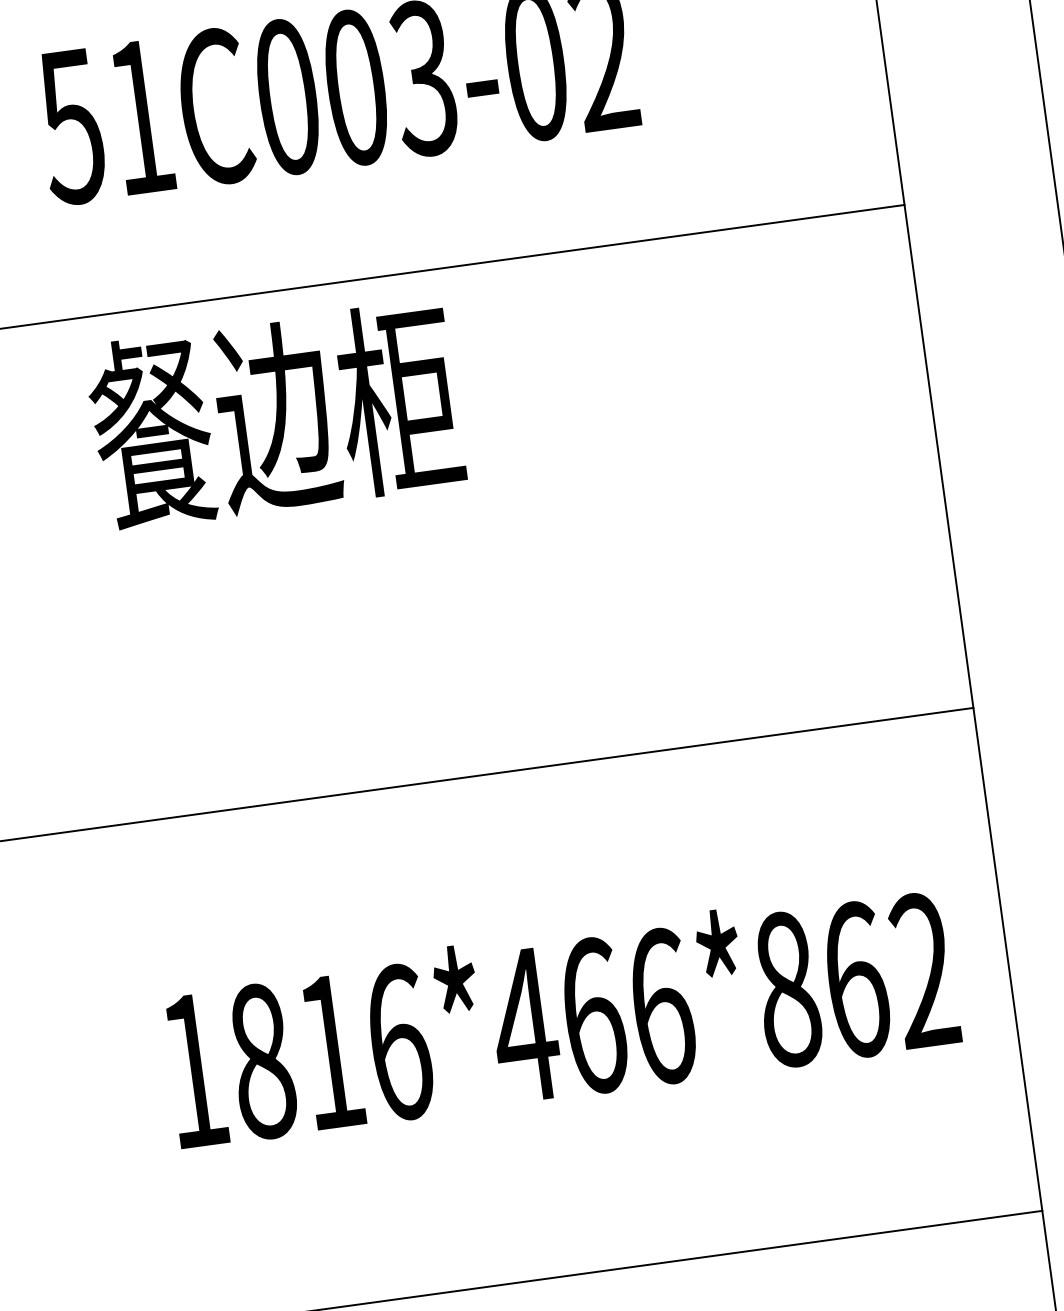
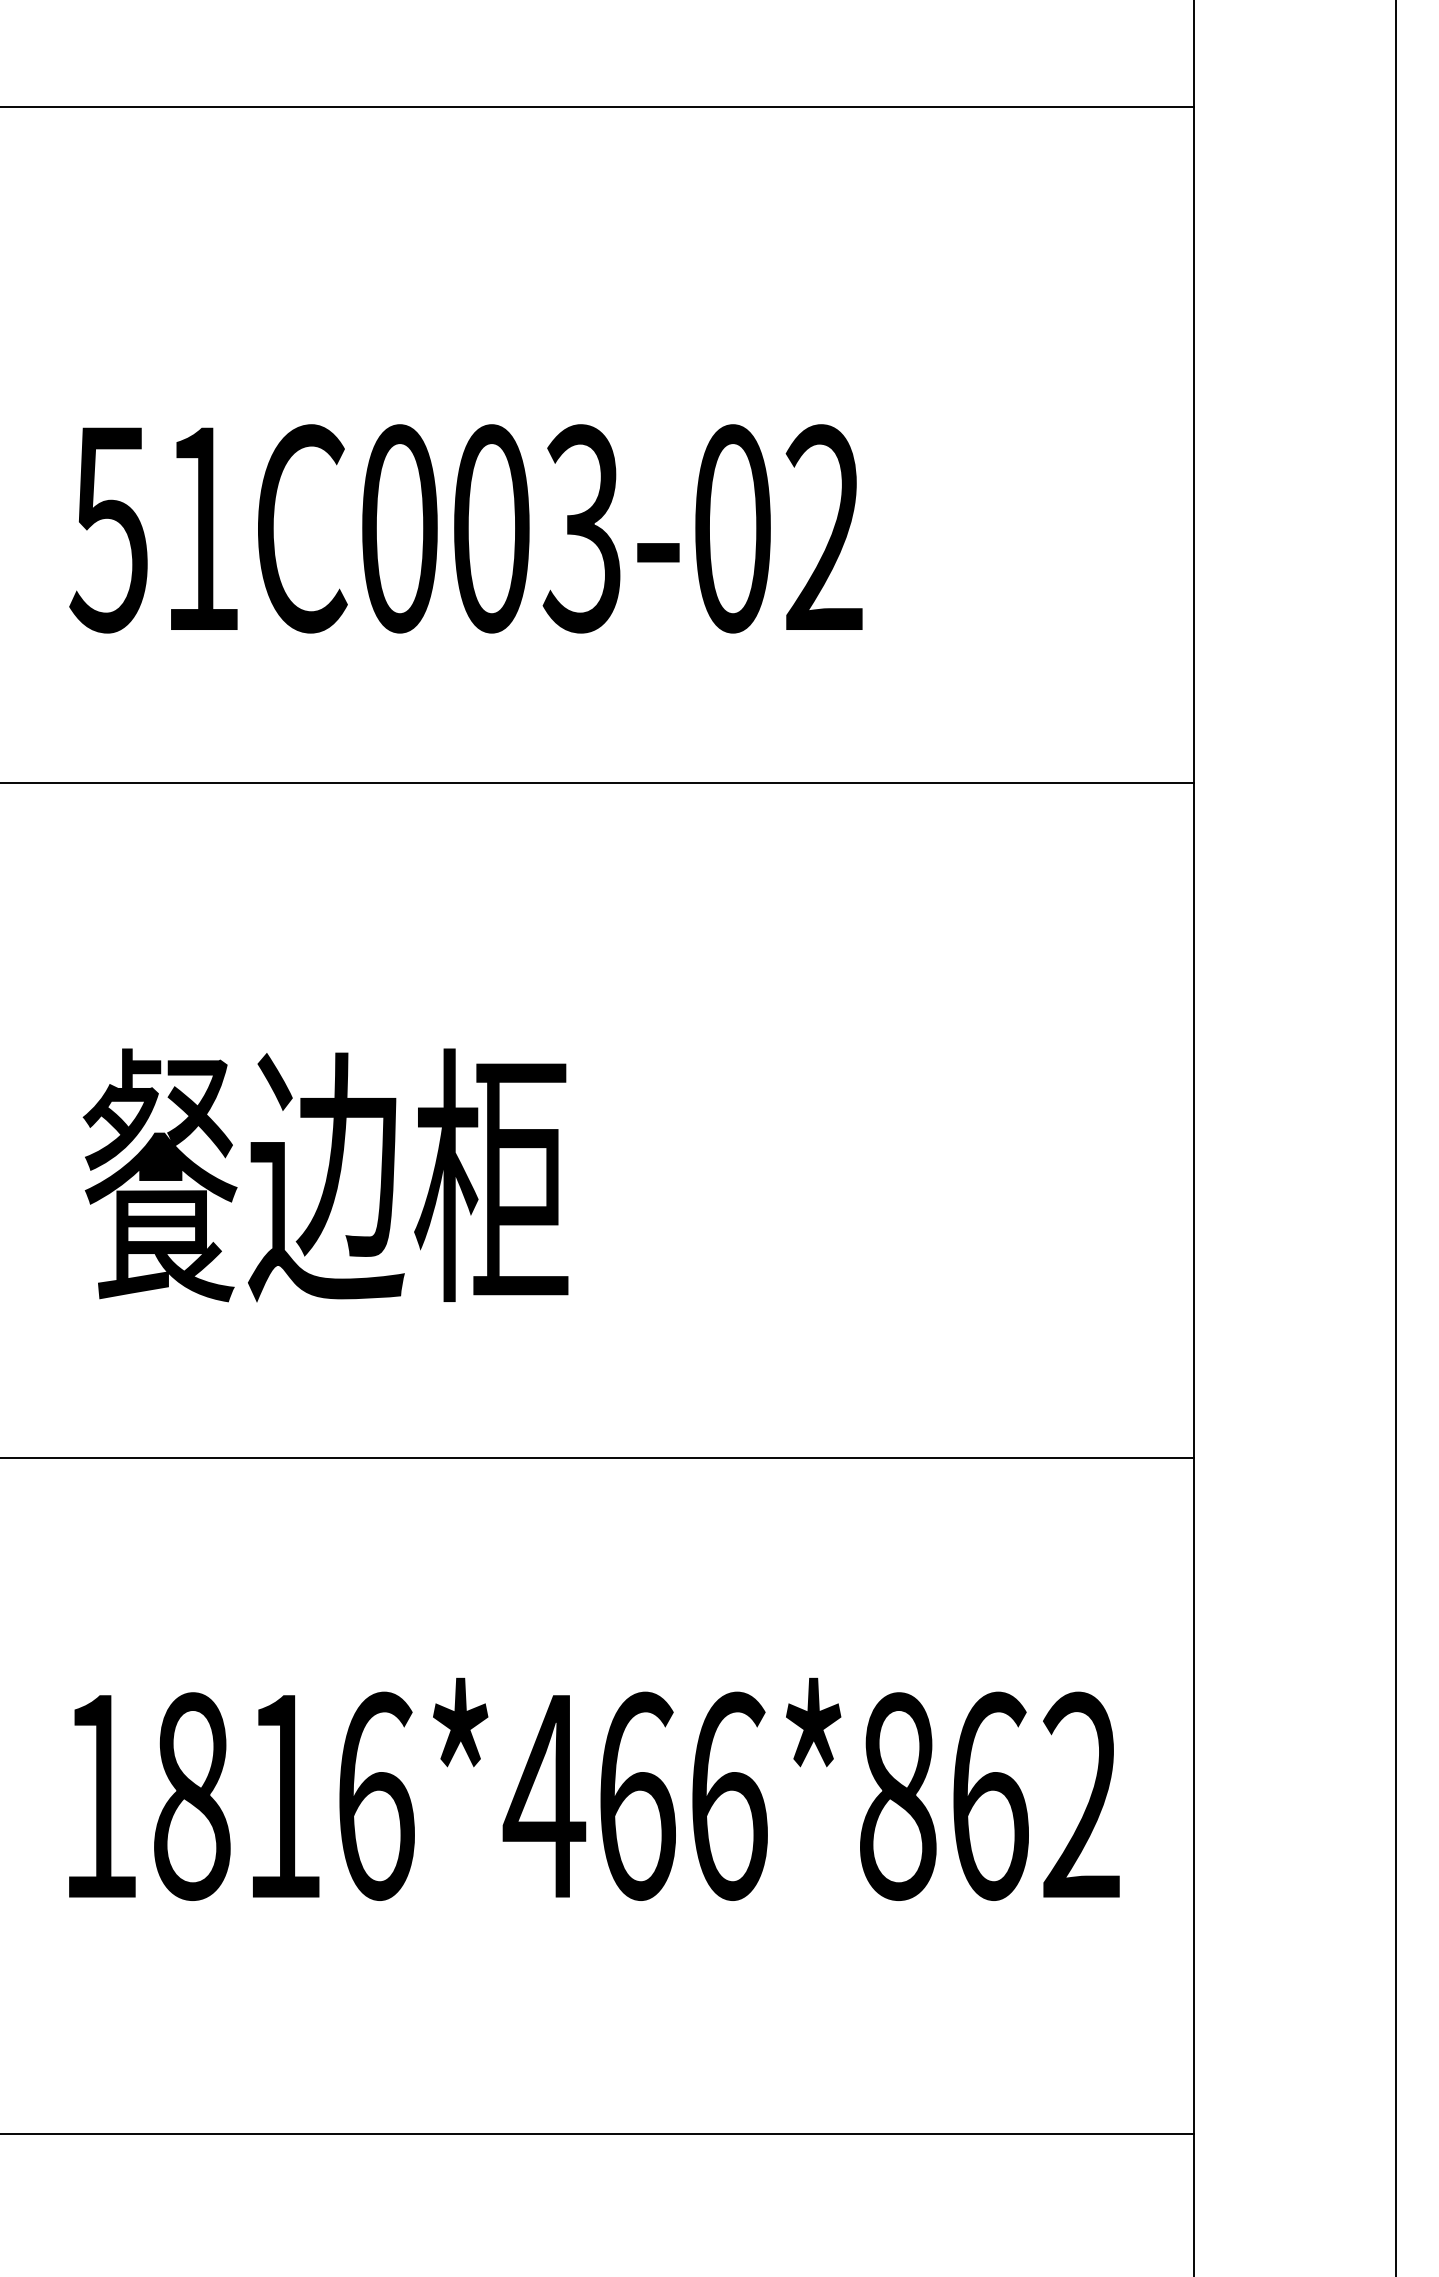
text: (275, 415) -> (325, 1175), moved

